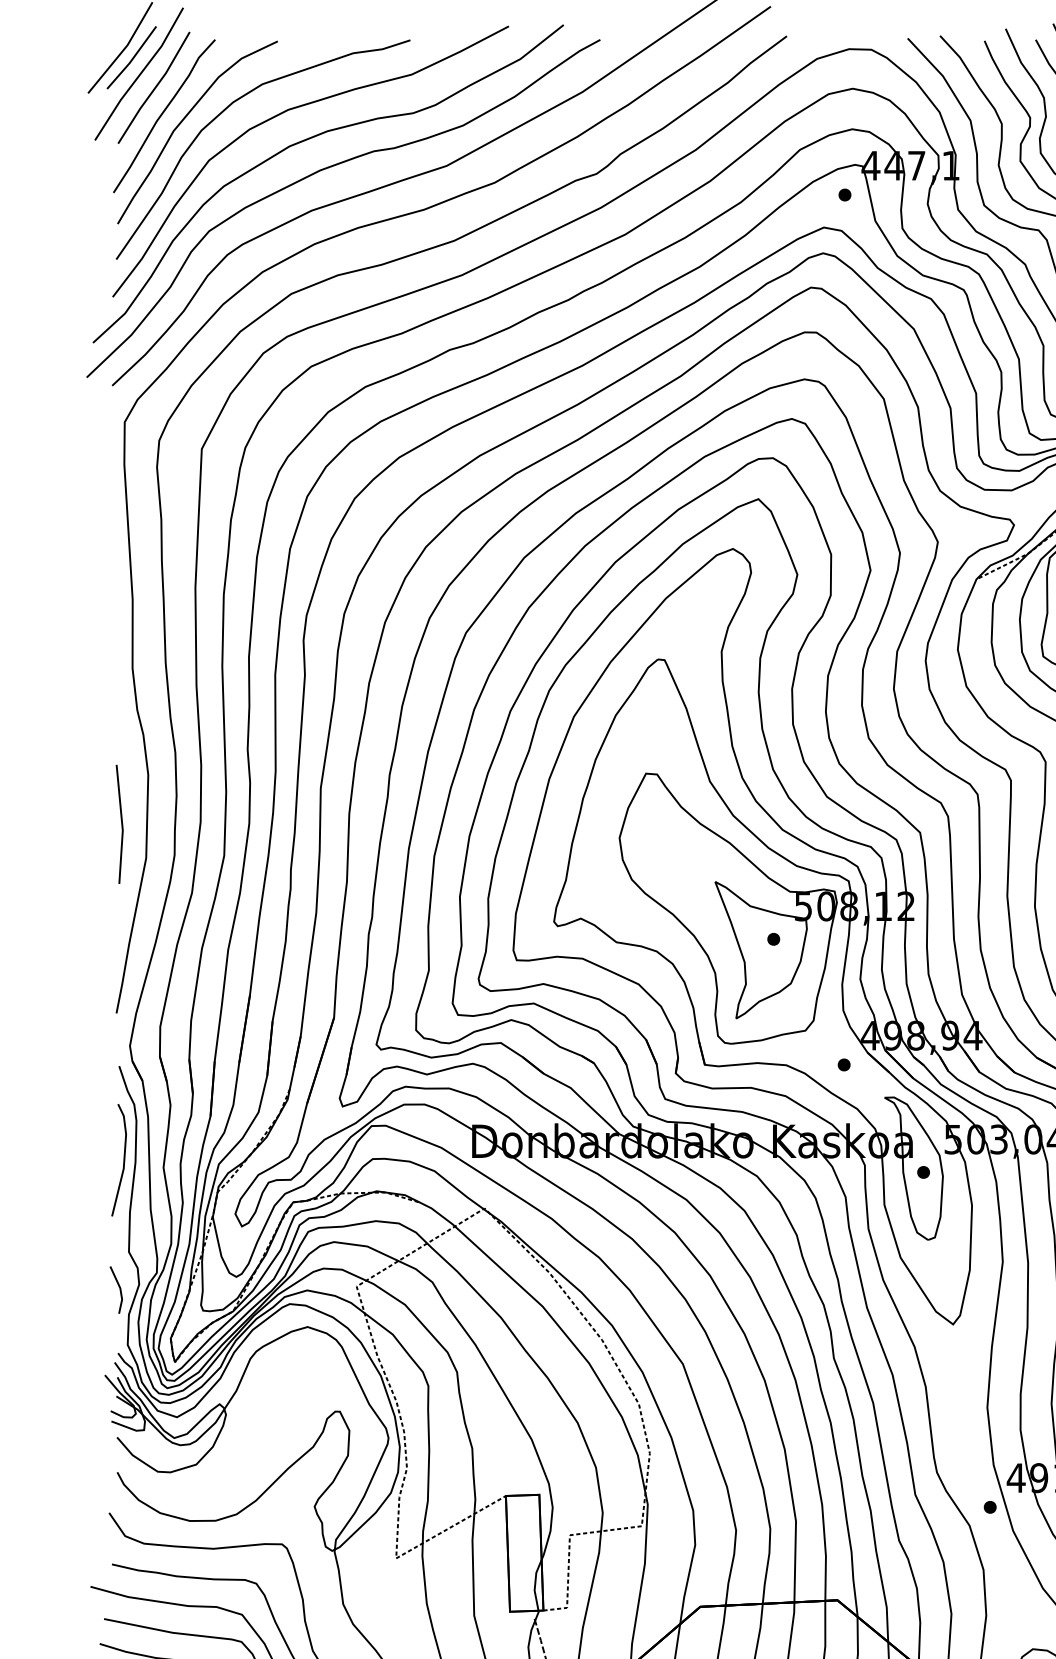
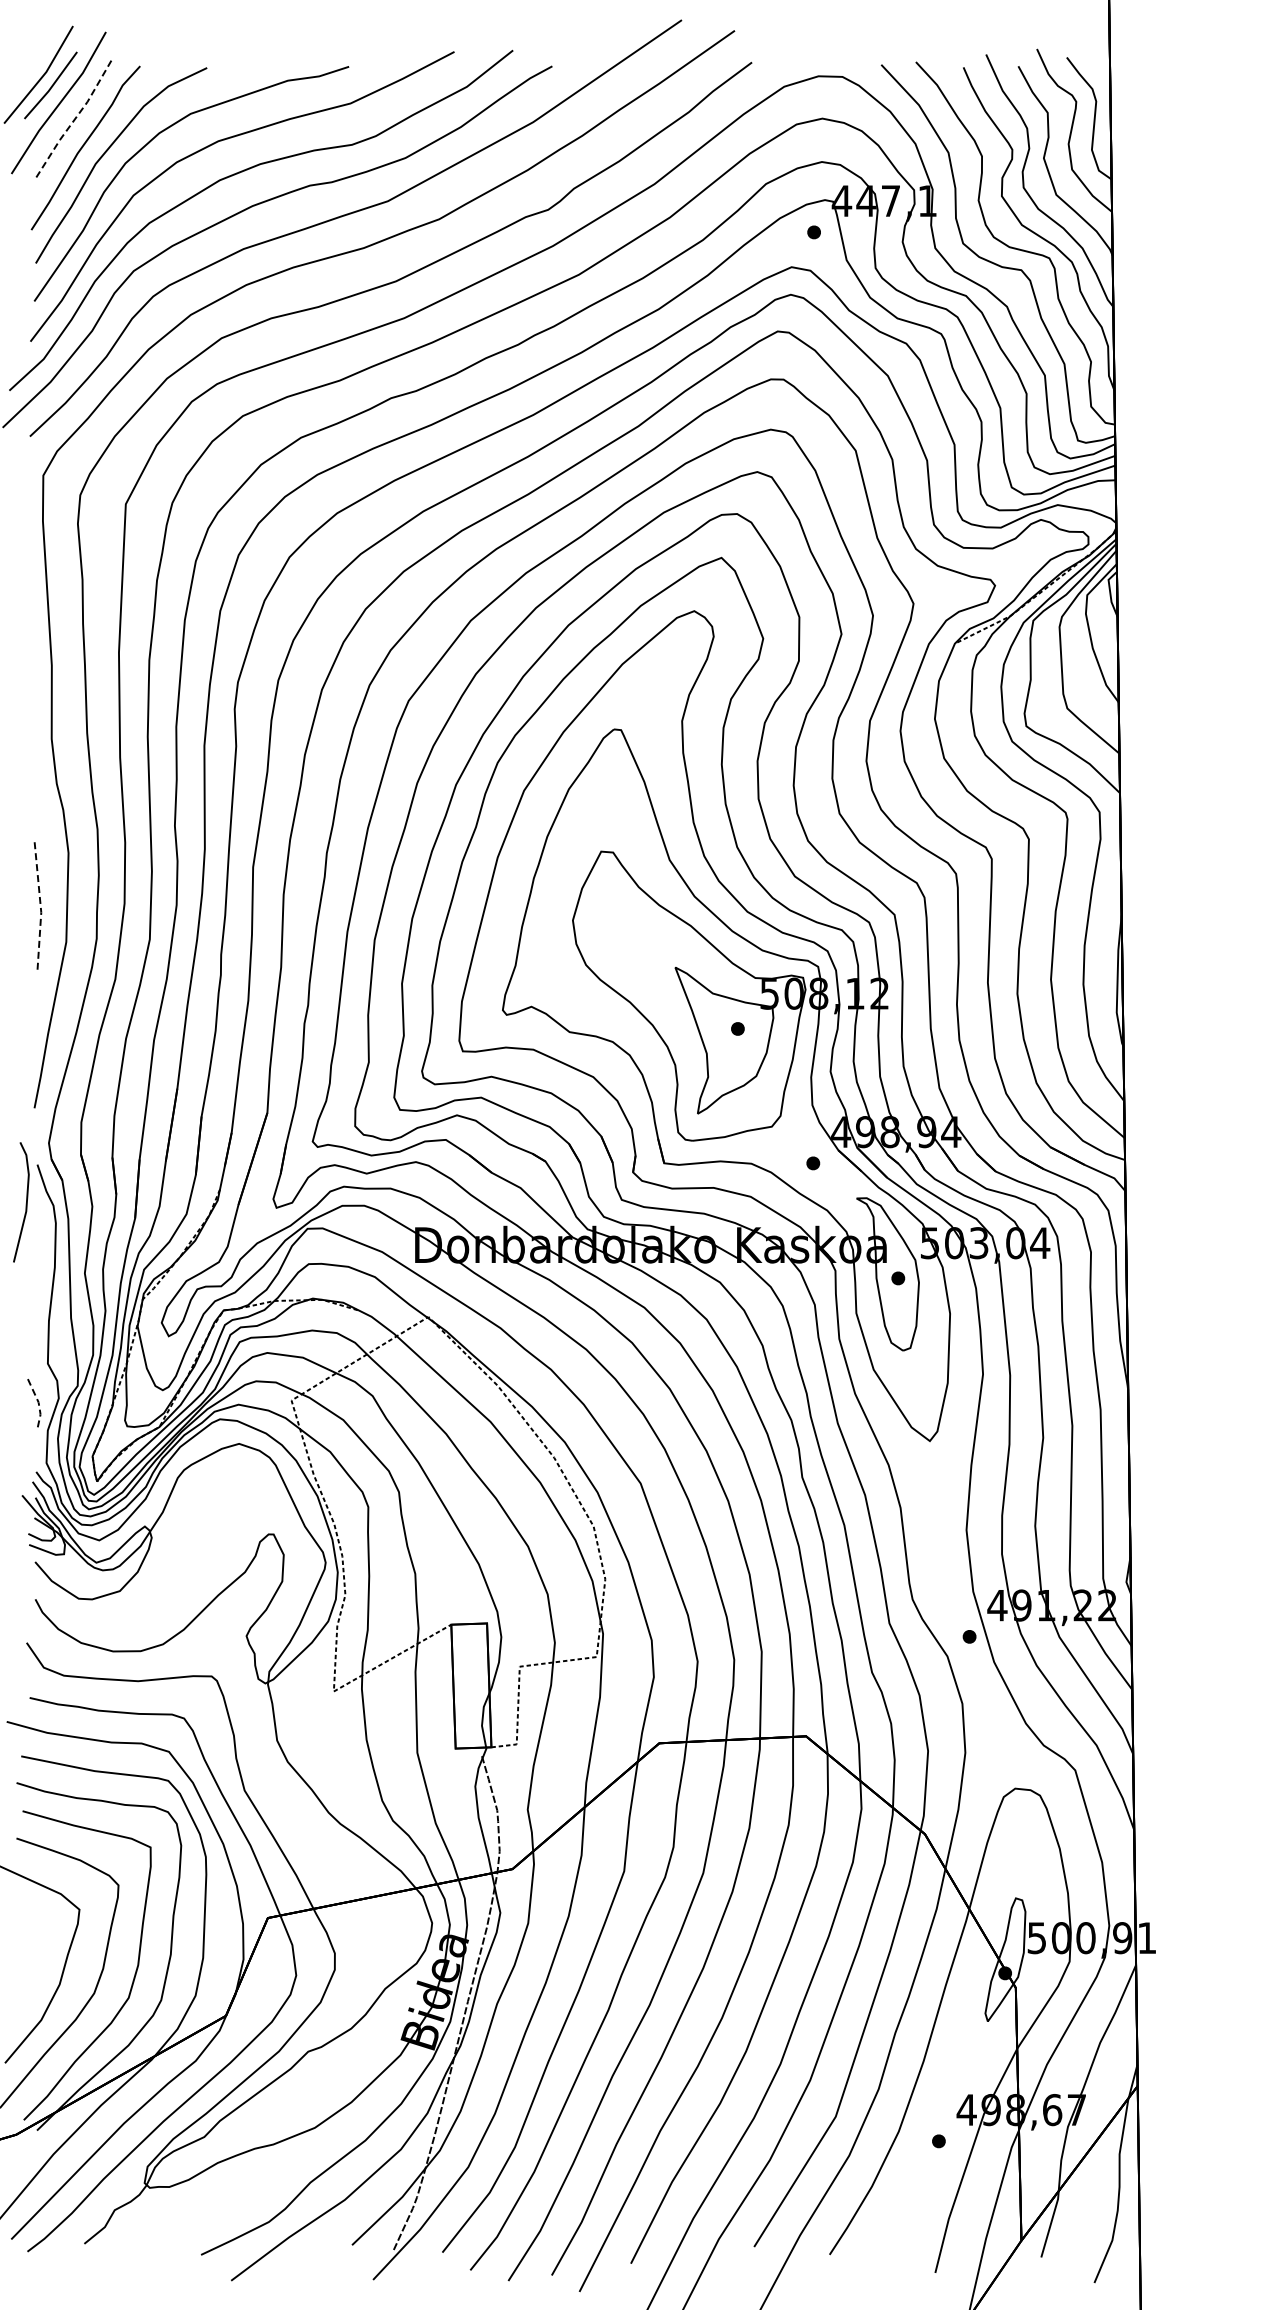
line: (154, 88) -> (75, 118), solid -> dashed
line: (122, 824) -> (40, 906), solid -> dashed
line: (123, 1161) -> (25, 1203), moved
line: (120, 1290) -> (38, 1404), solid -> dashed

